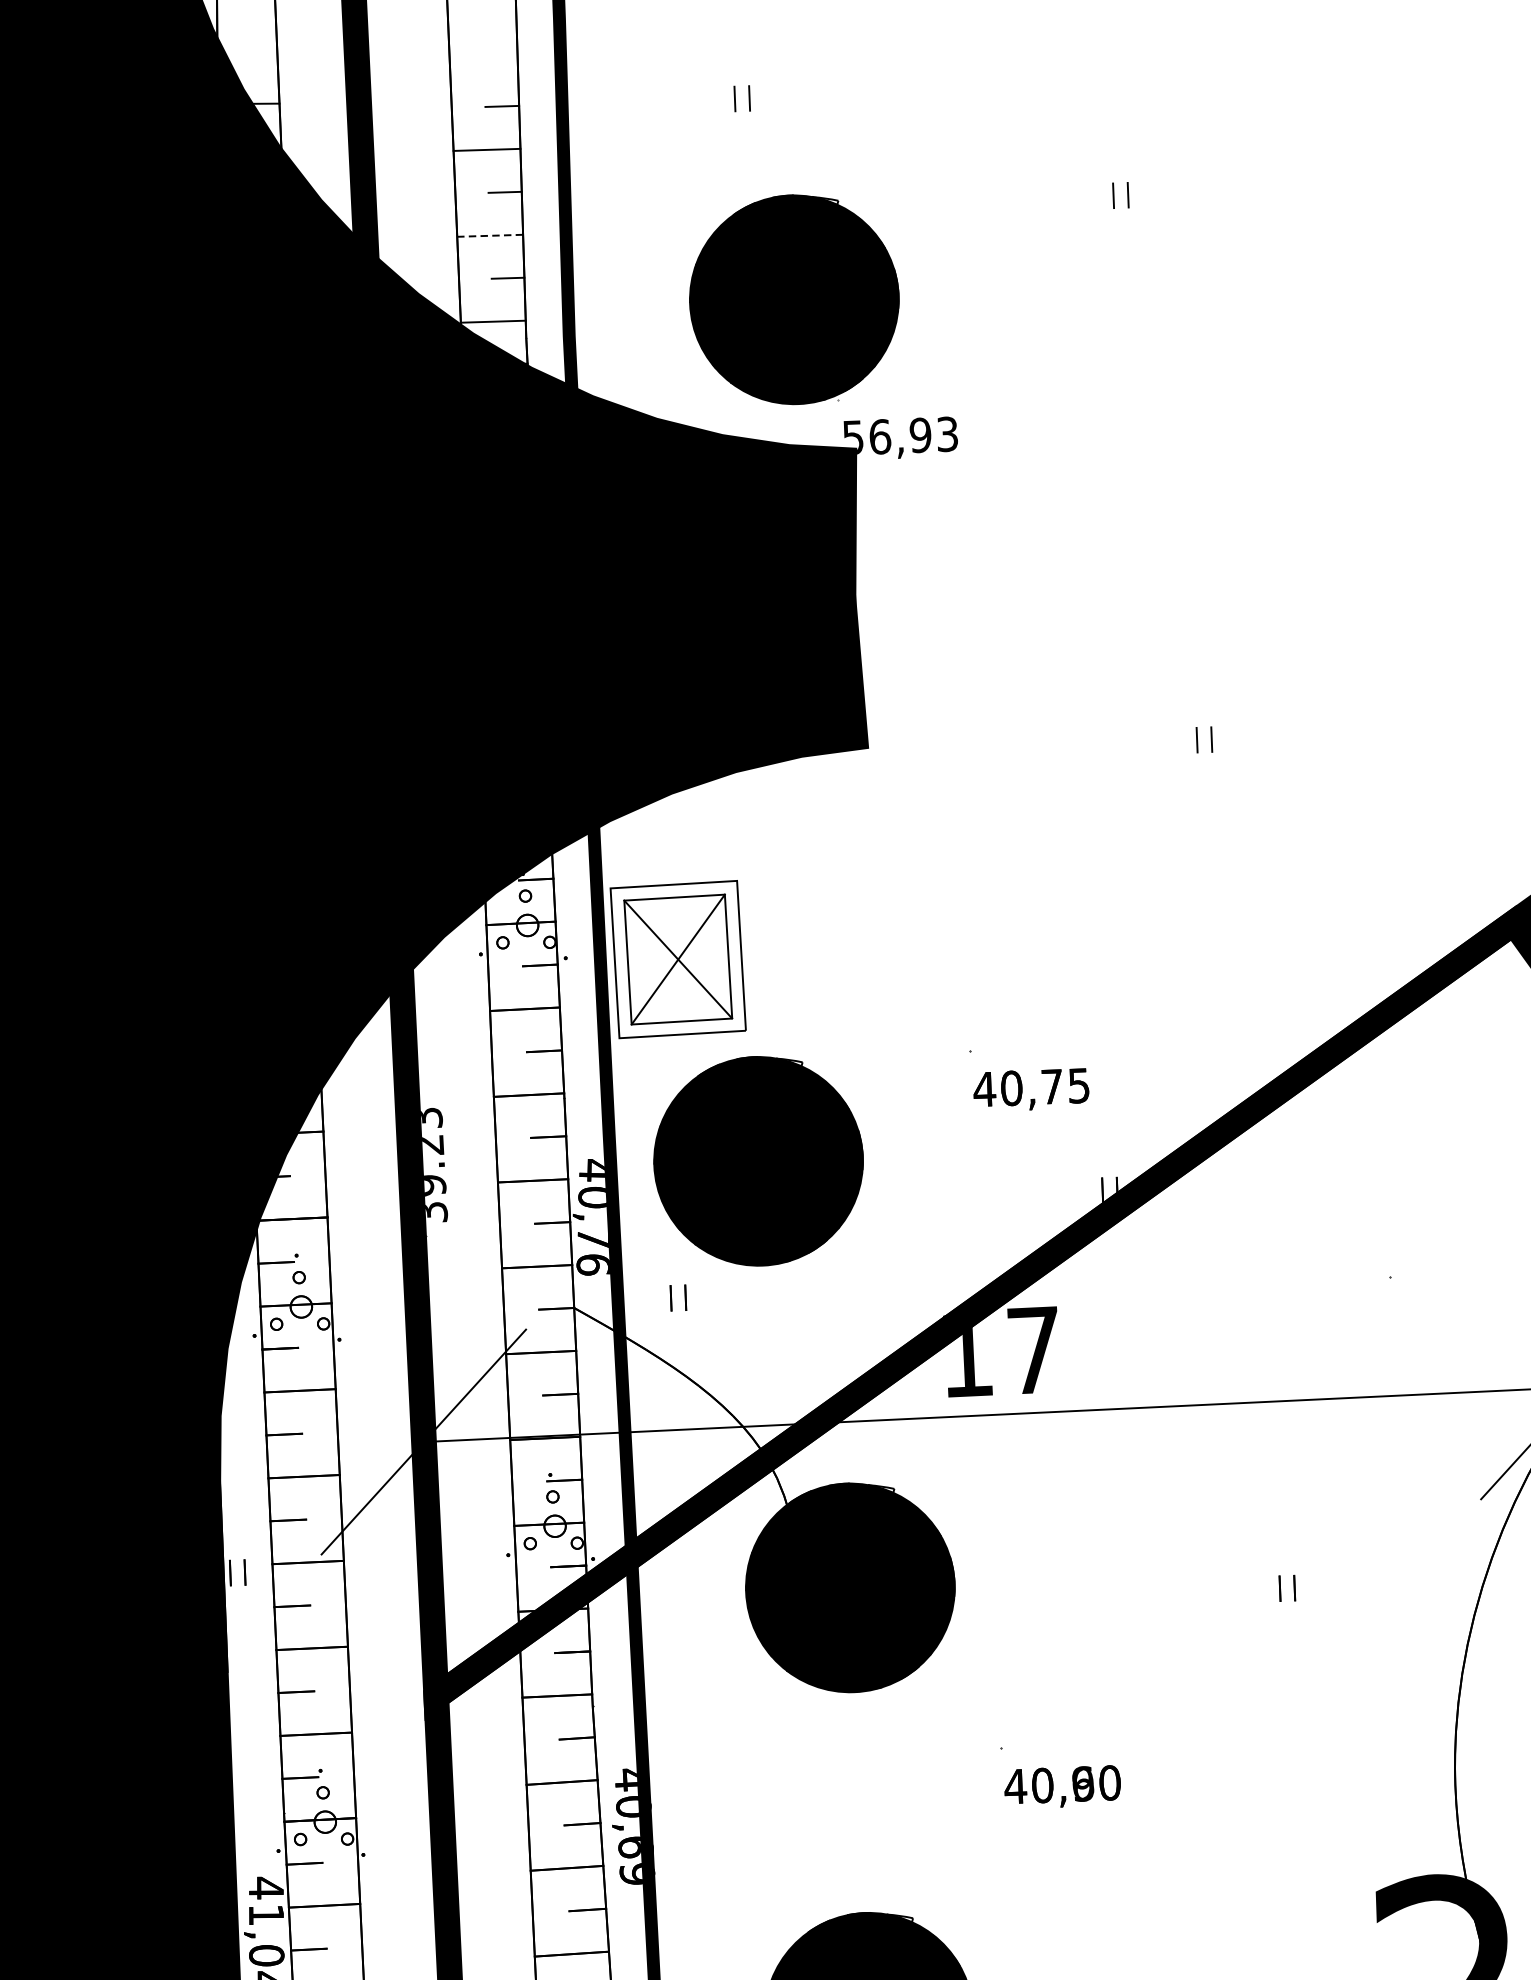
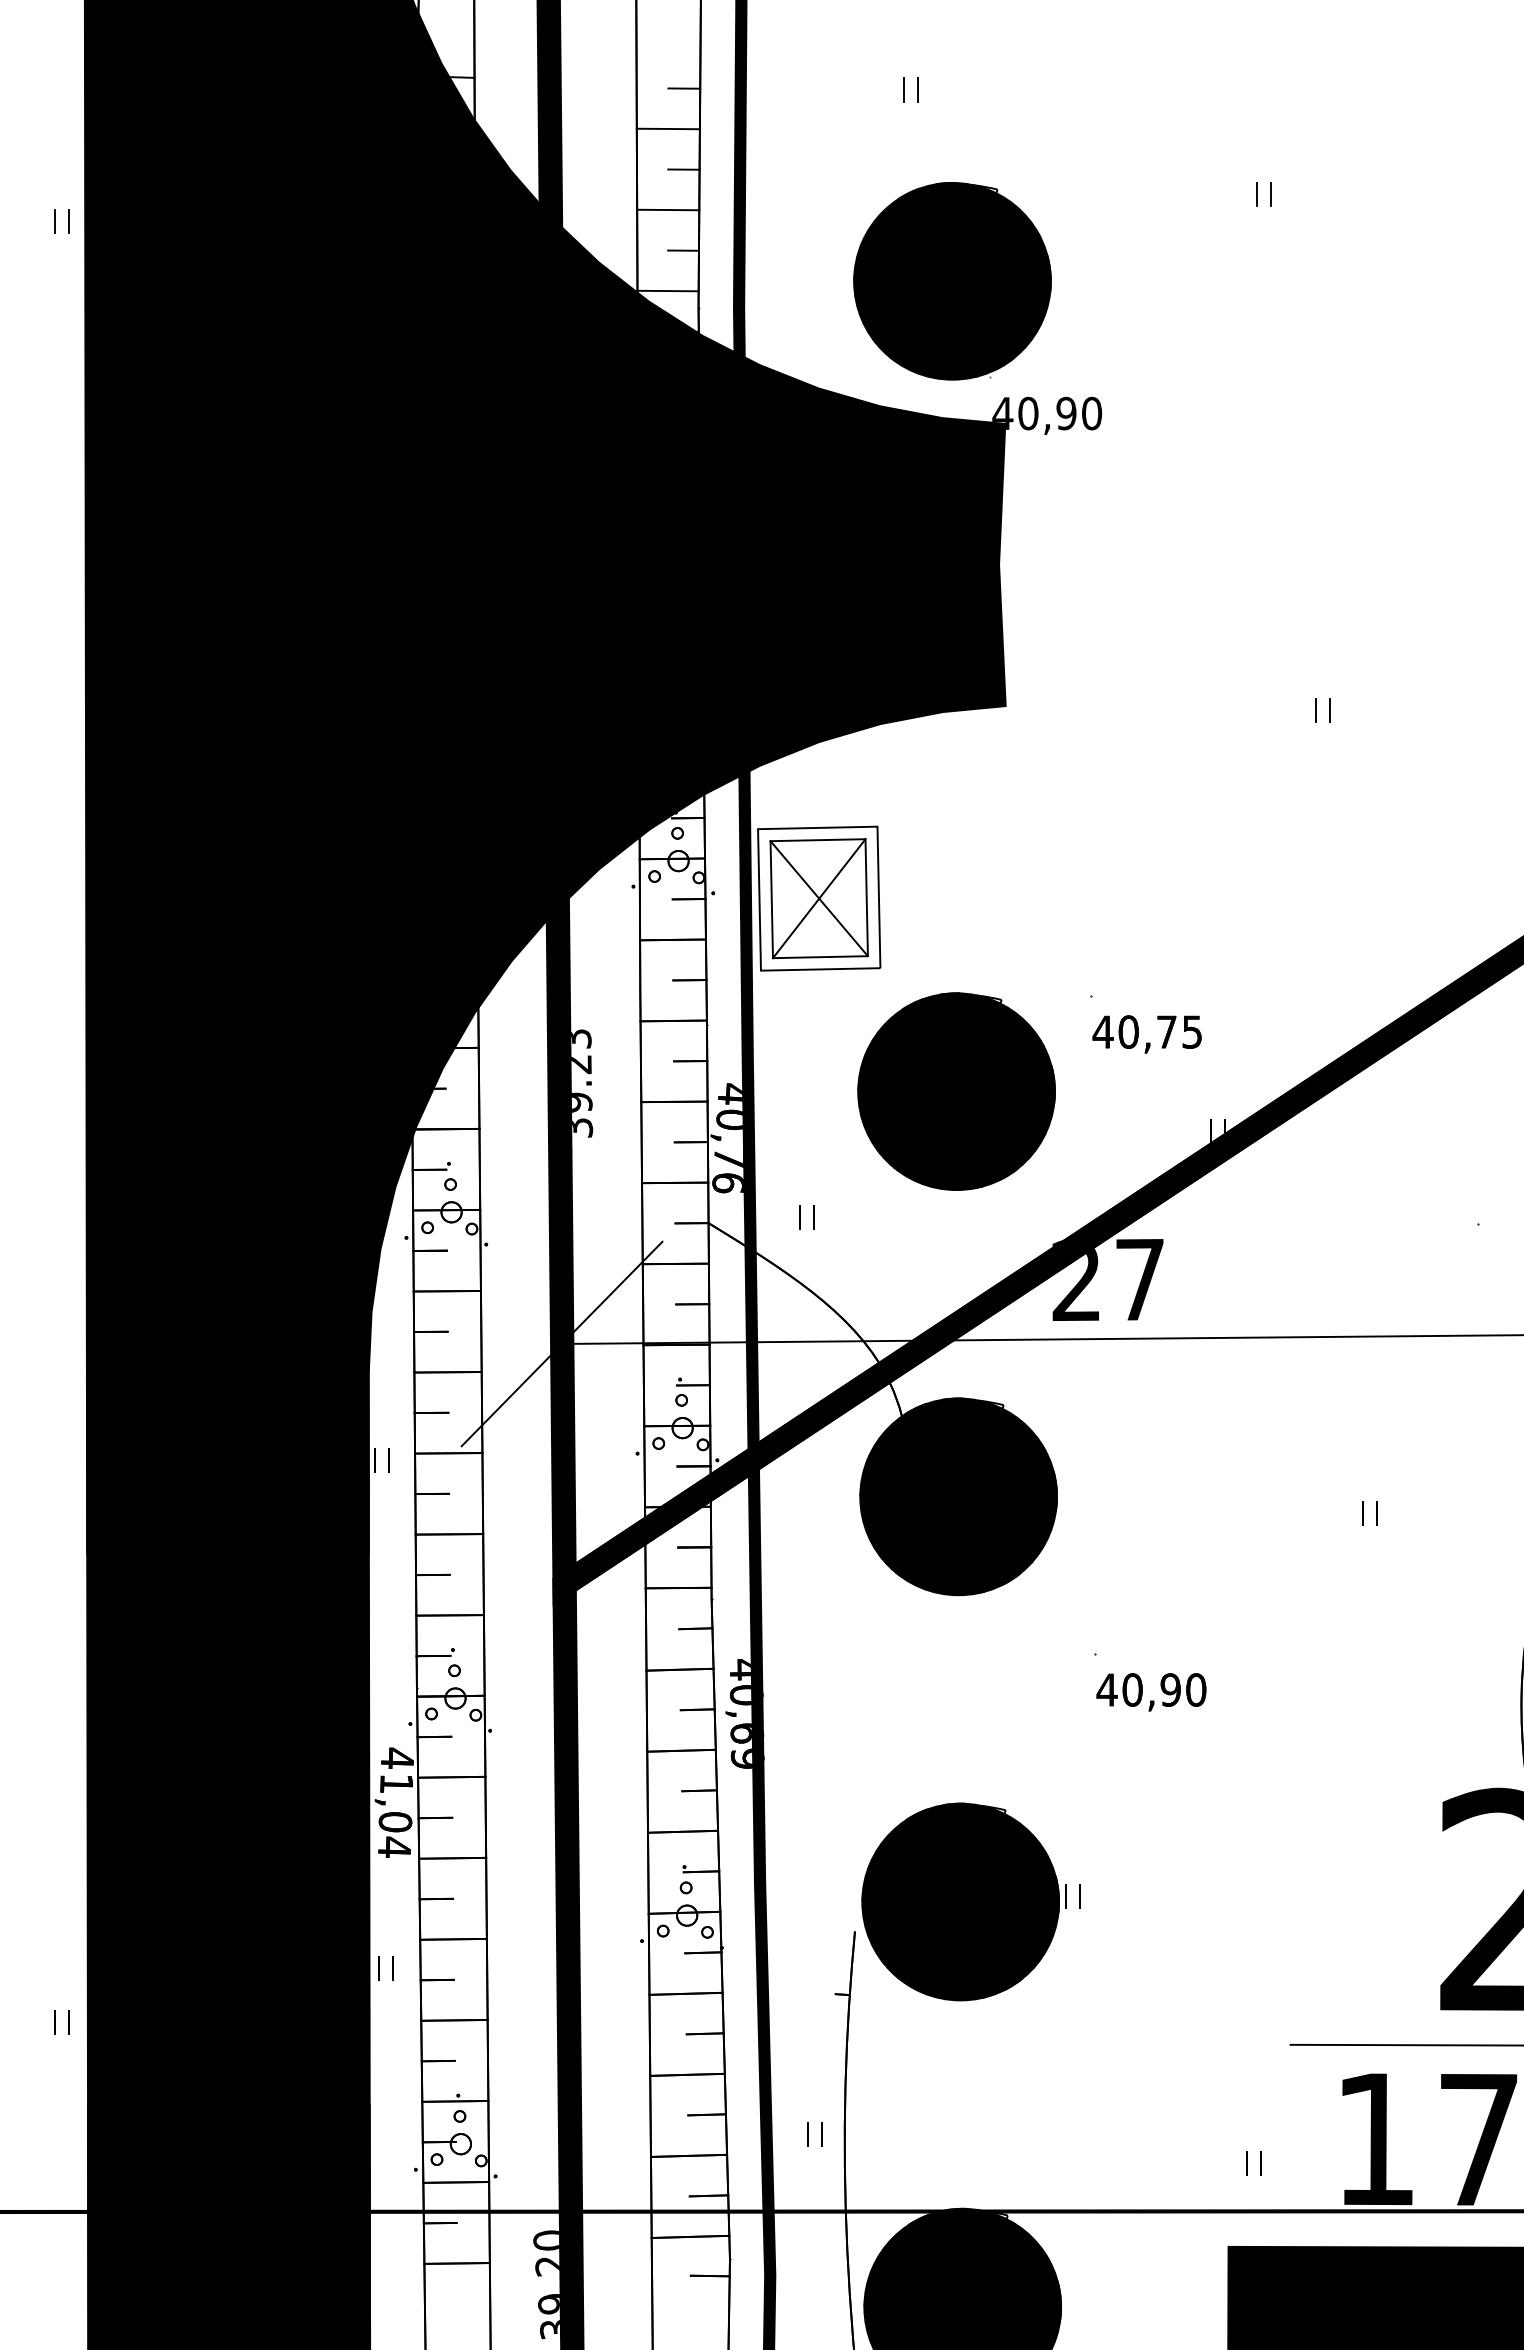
line: (489, 236) -> (667, 210), dashed -> solid
text: (900, 436) -> (1047, 413), 56,93 -> 40,90
part: (758, 1161) -> (956, 1091), moved
text: (965, 1353) -> (1075, 1280), 17 -> 27
text: (1082, 1783) -> (1170, 1689), 40,60 -> 40,90

